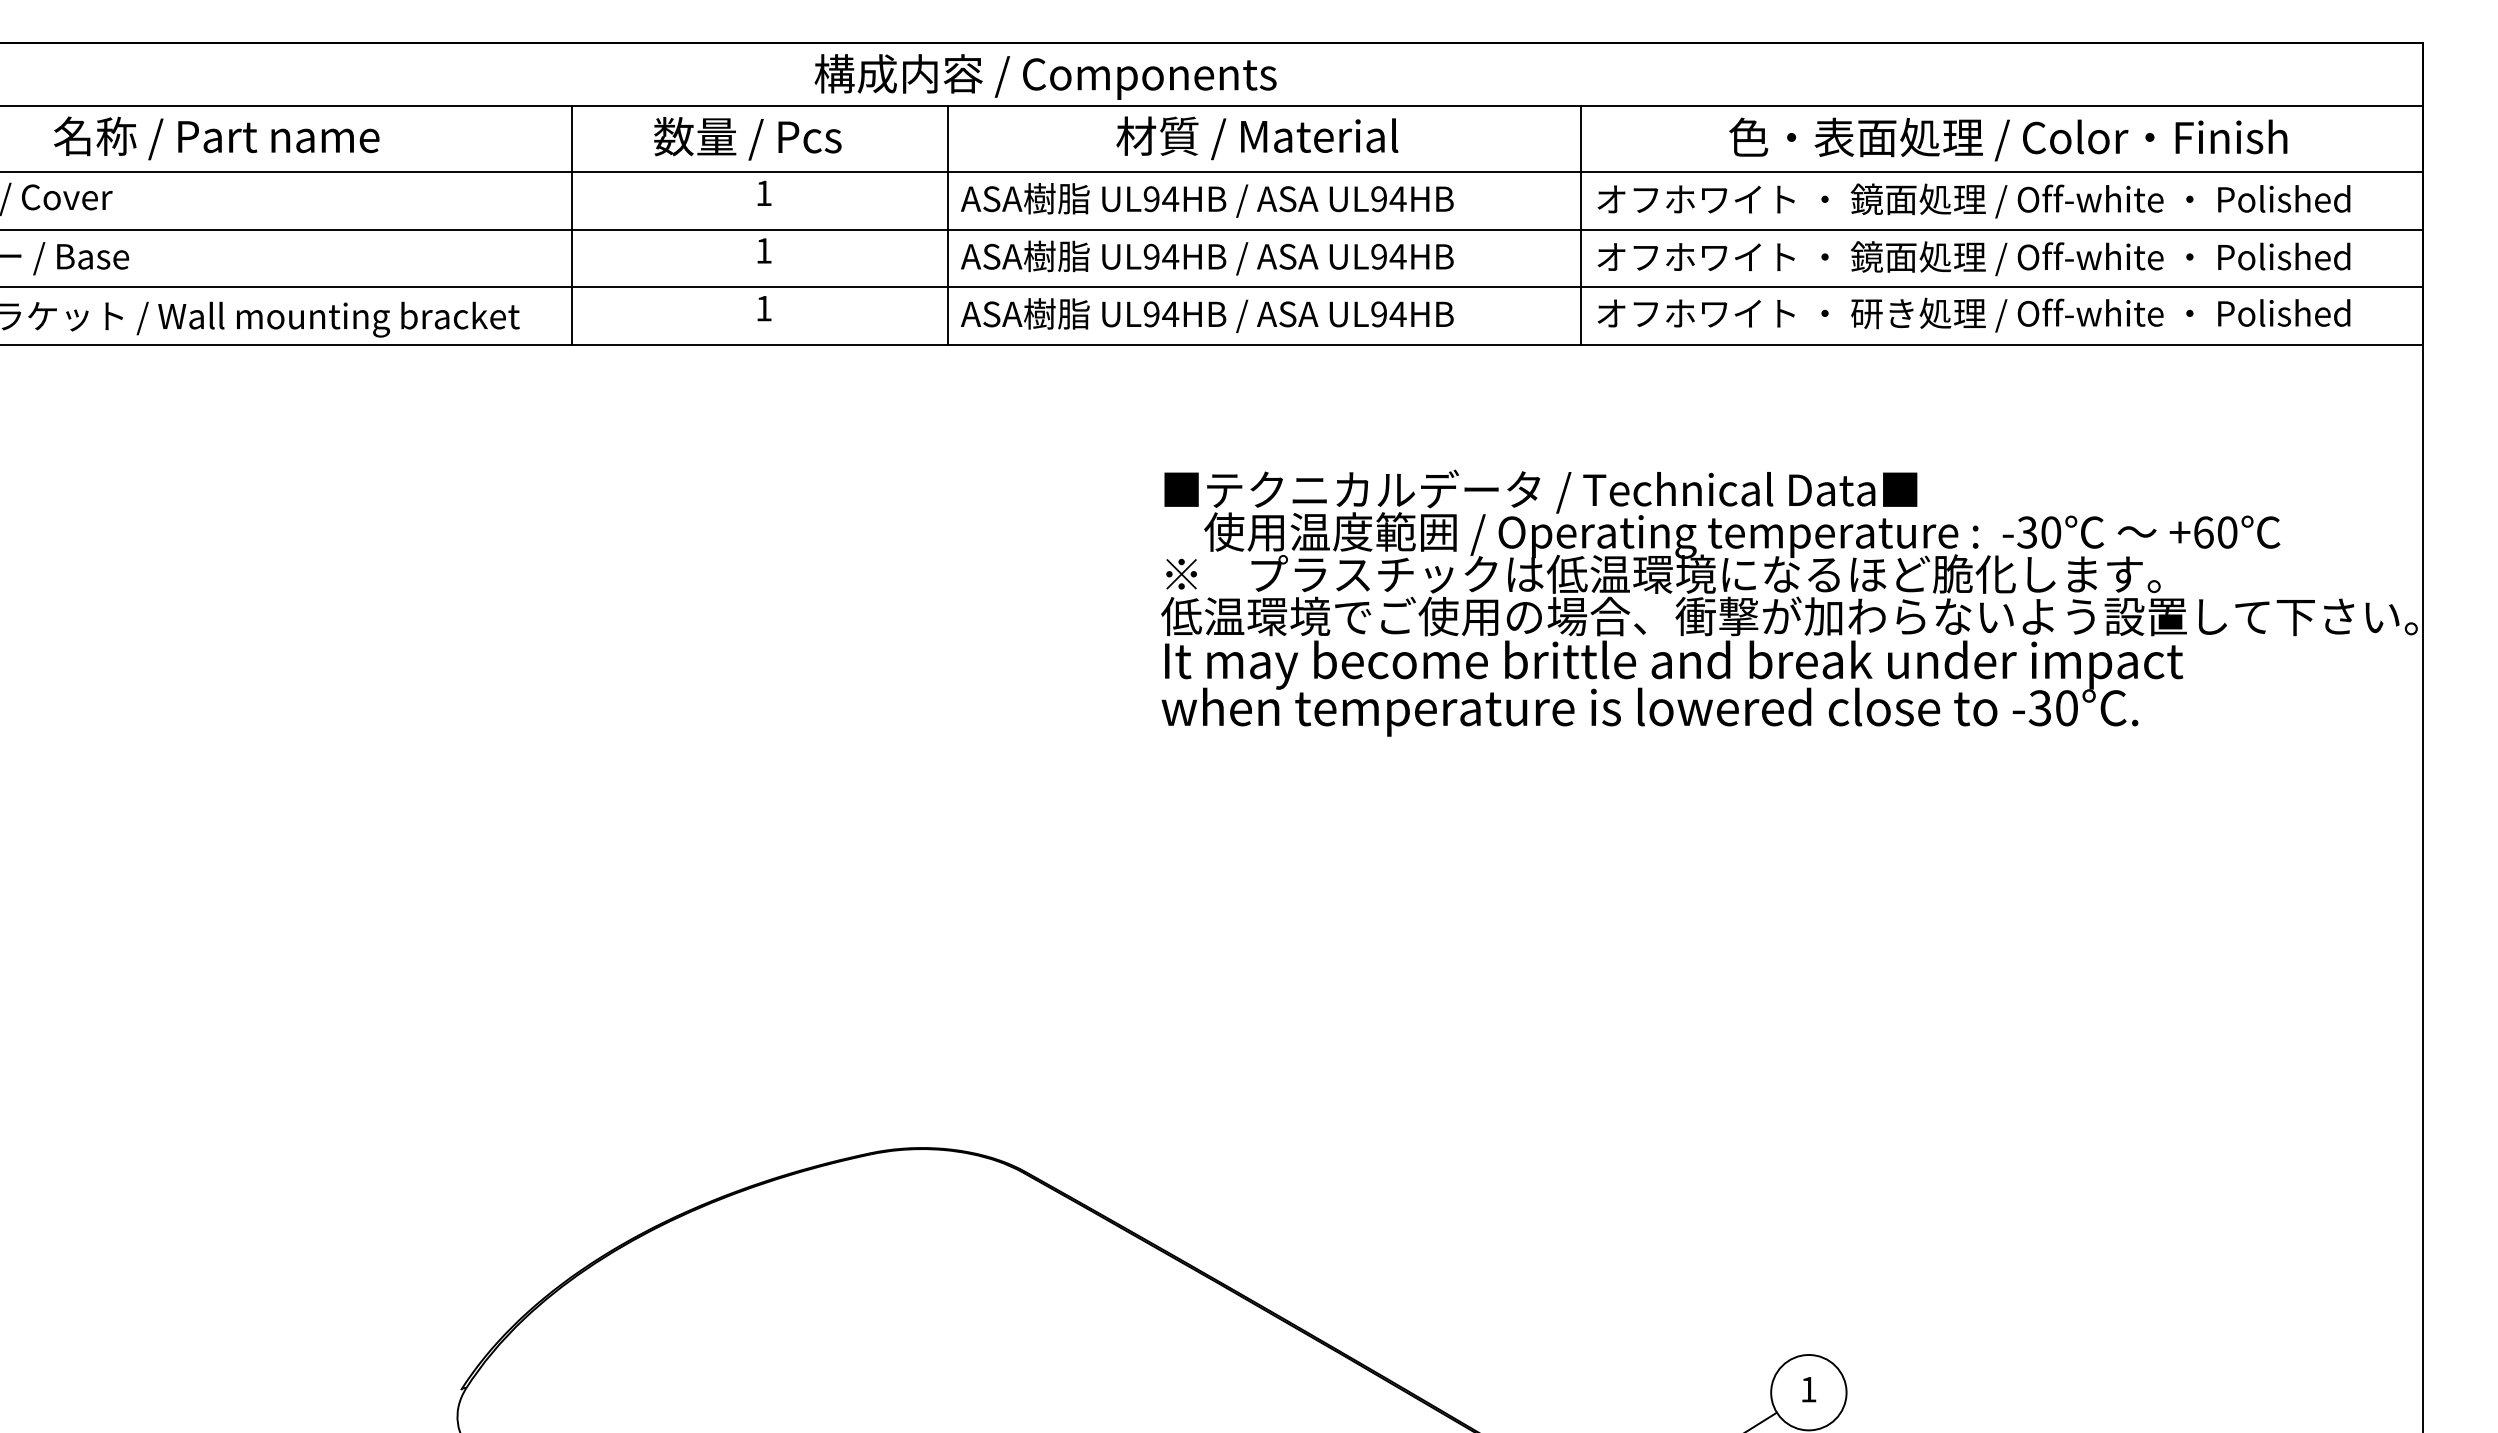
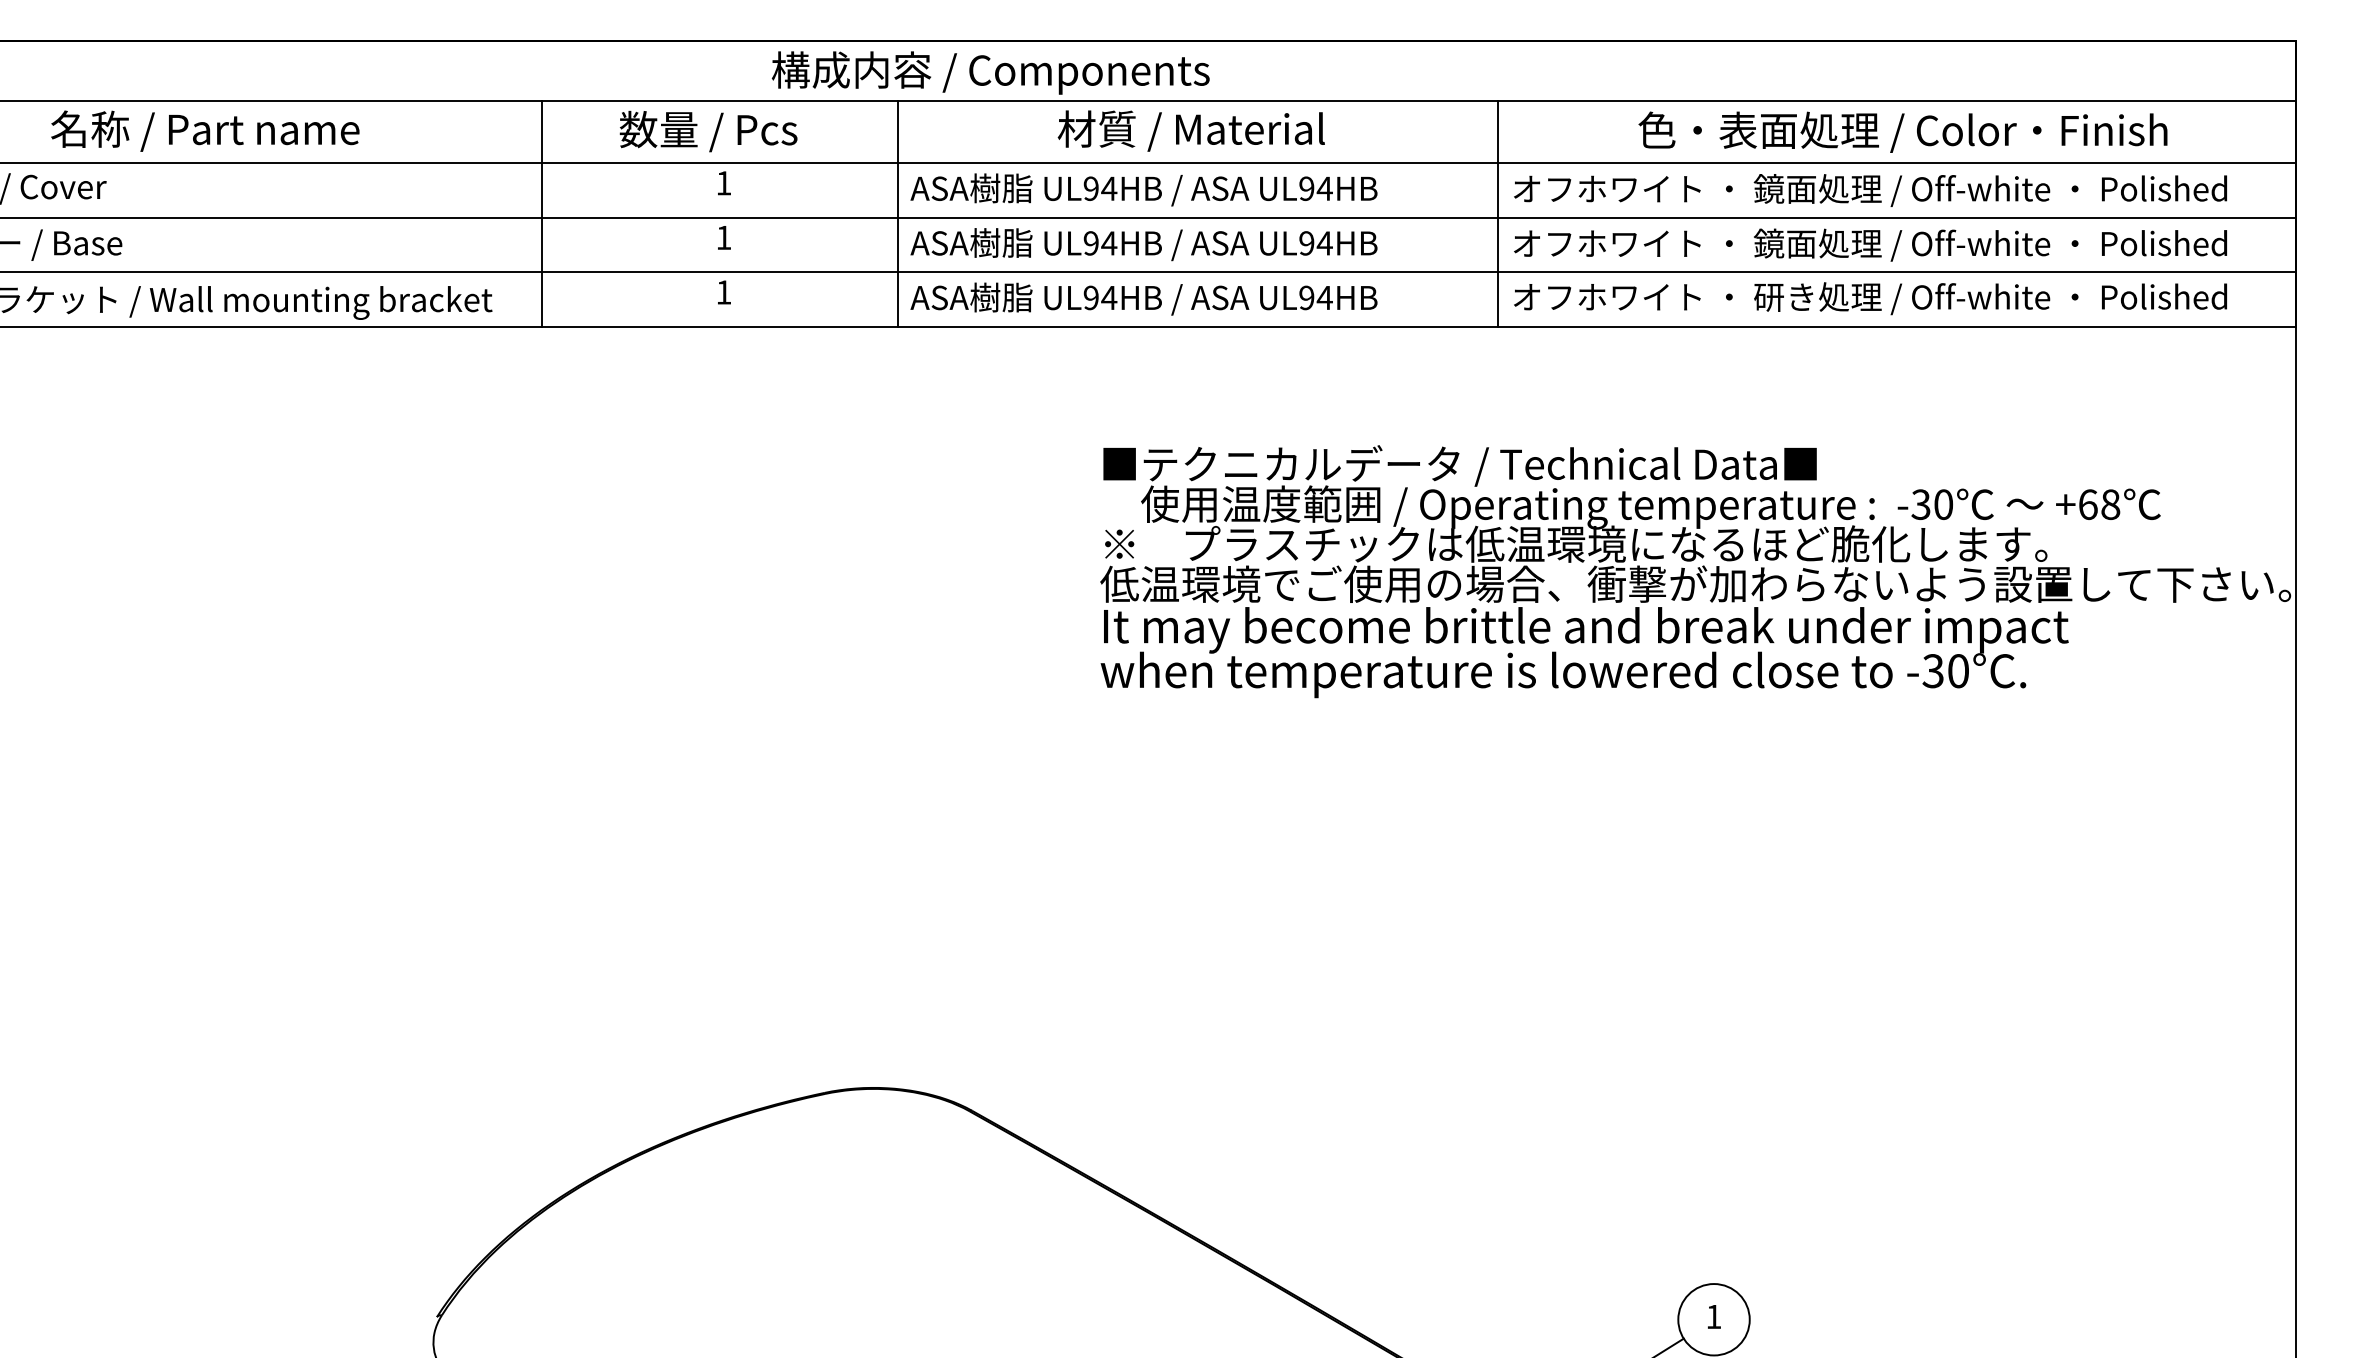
text: (2227, 532) -> (2110, 504), +60 -> +68

